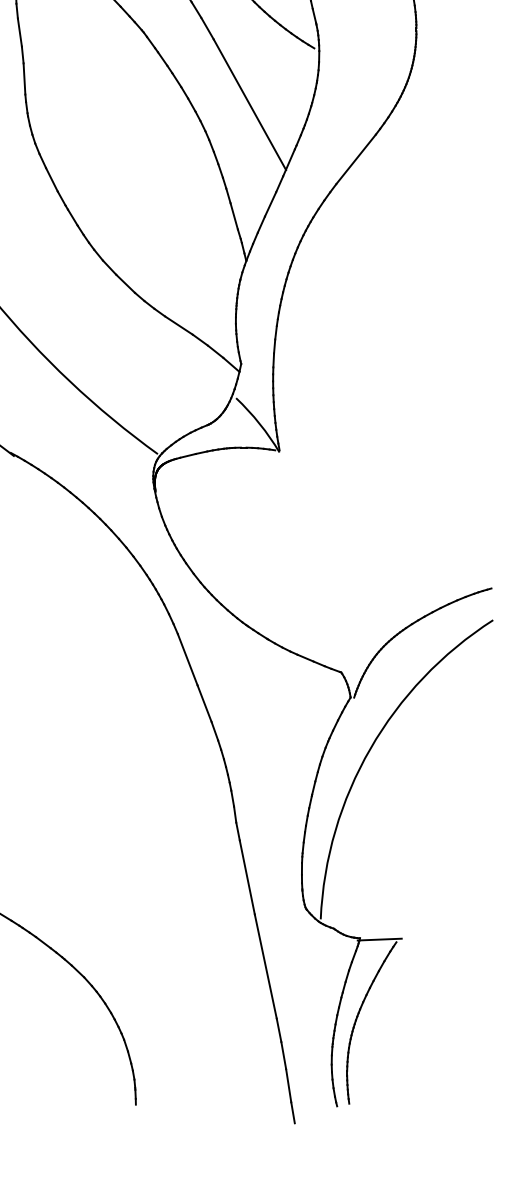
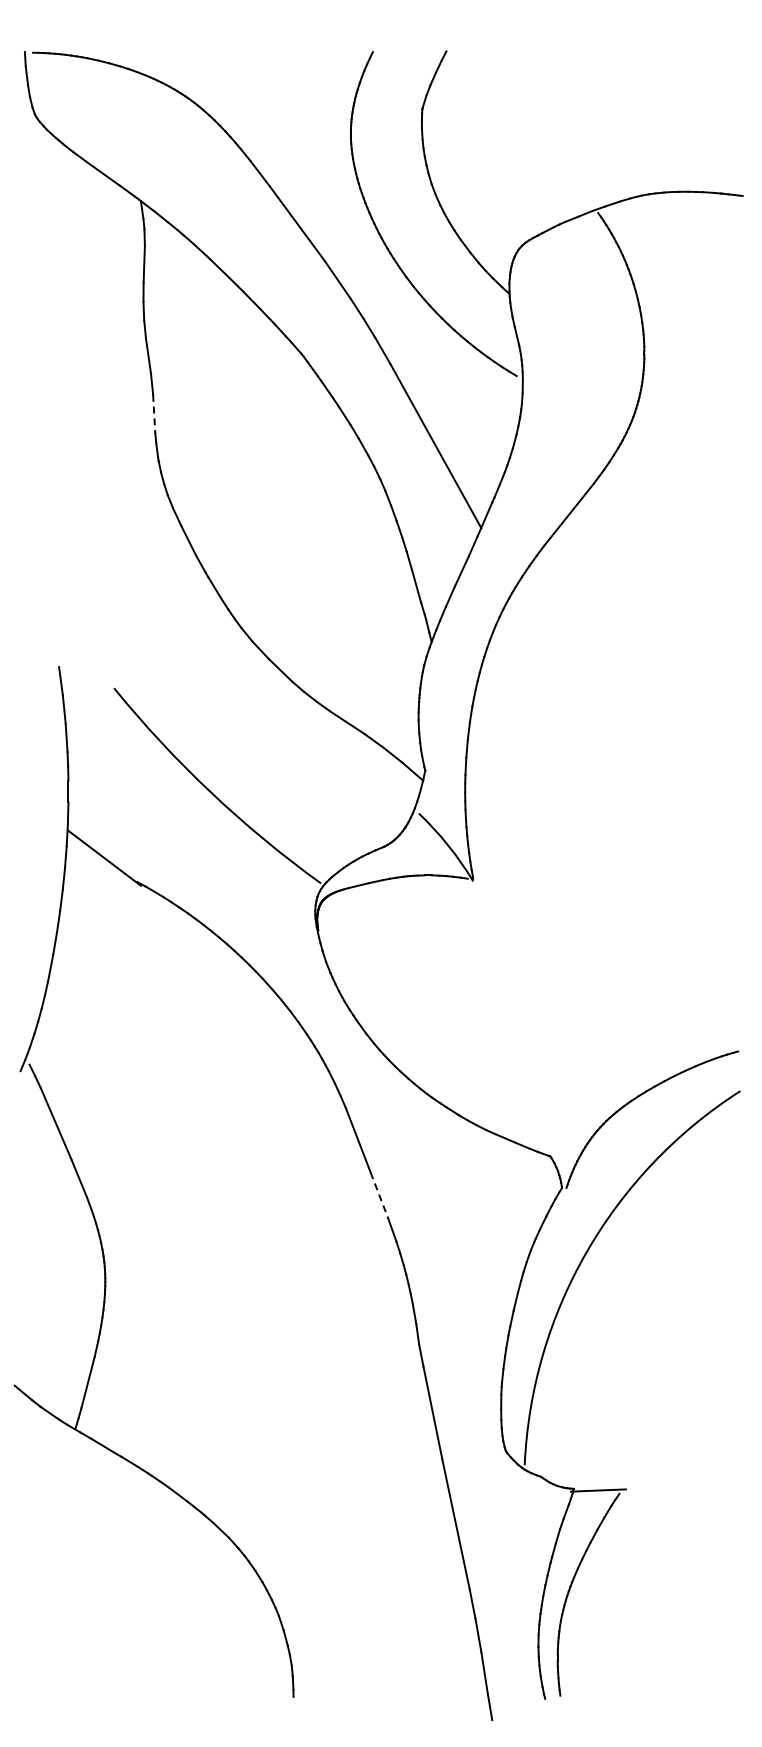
line: (24, 79) -> (154, 414), solid -> dashed
line: (204, 703) -> (379, 1195), solid -> dashed

